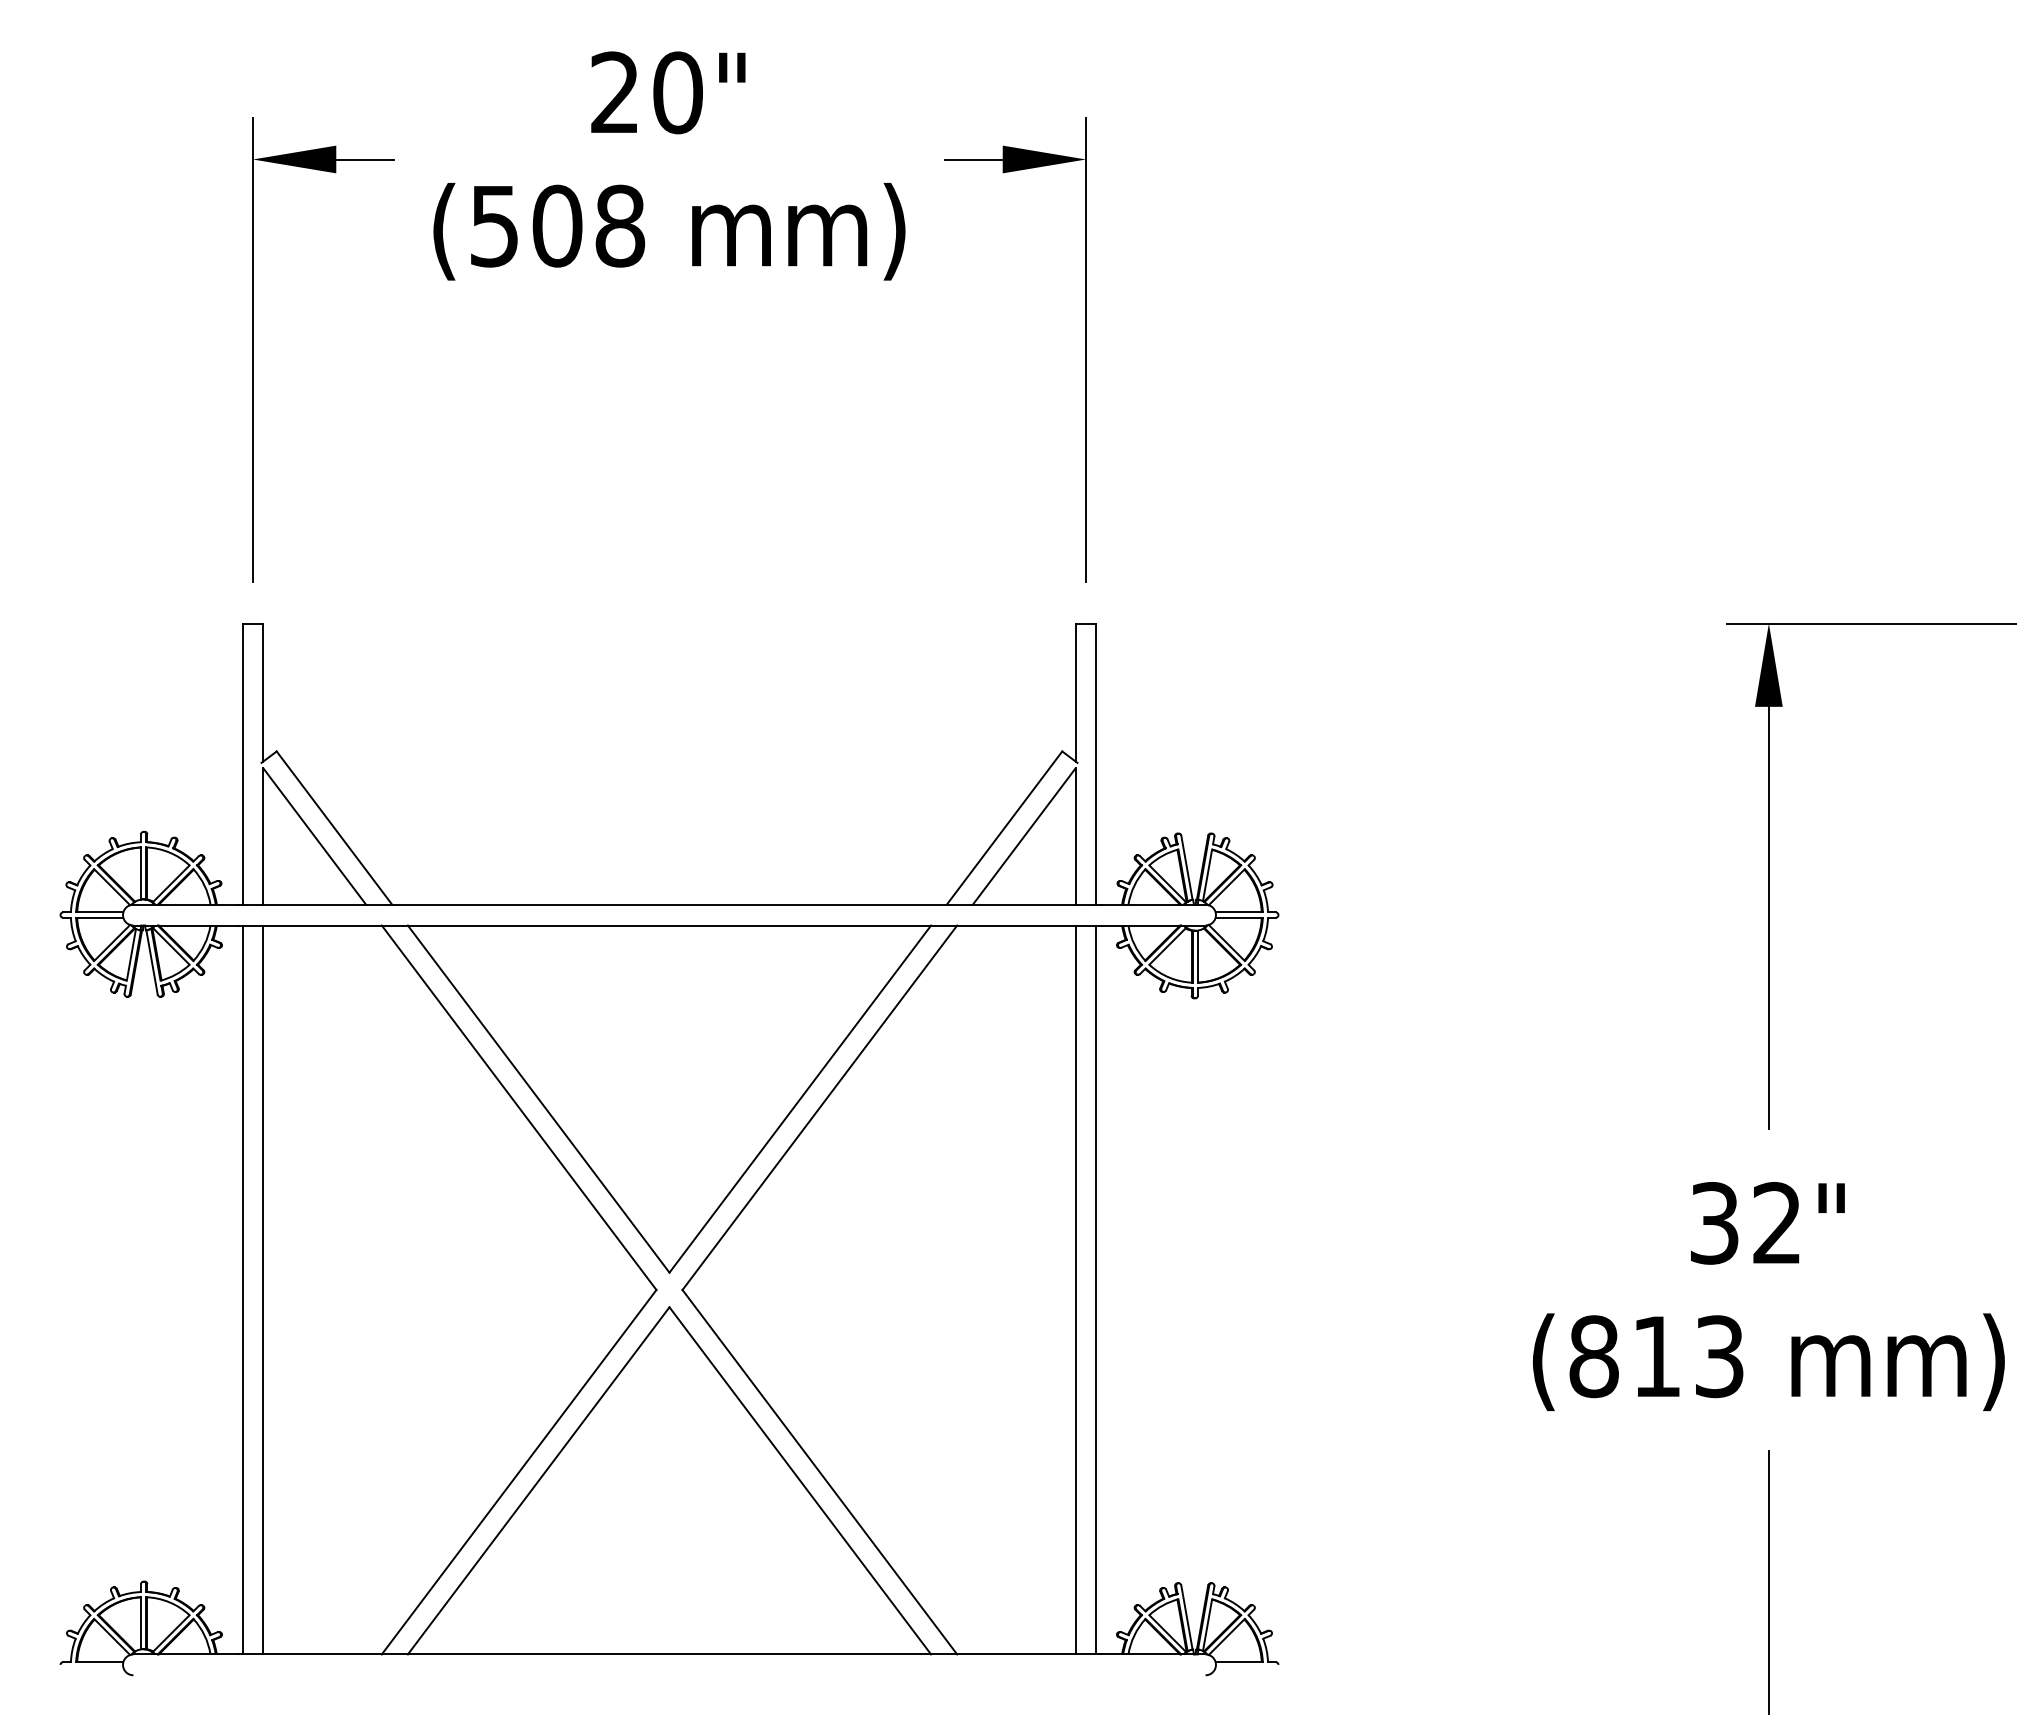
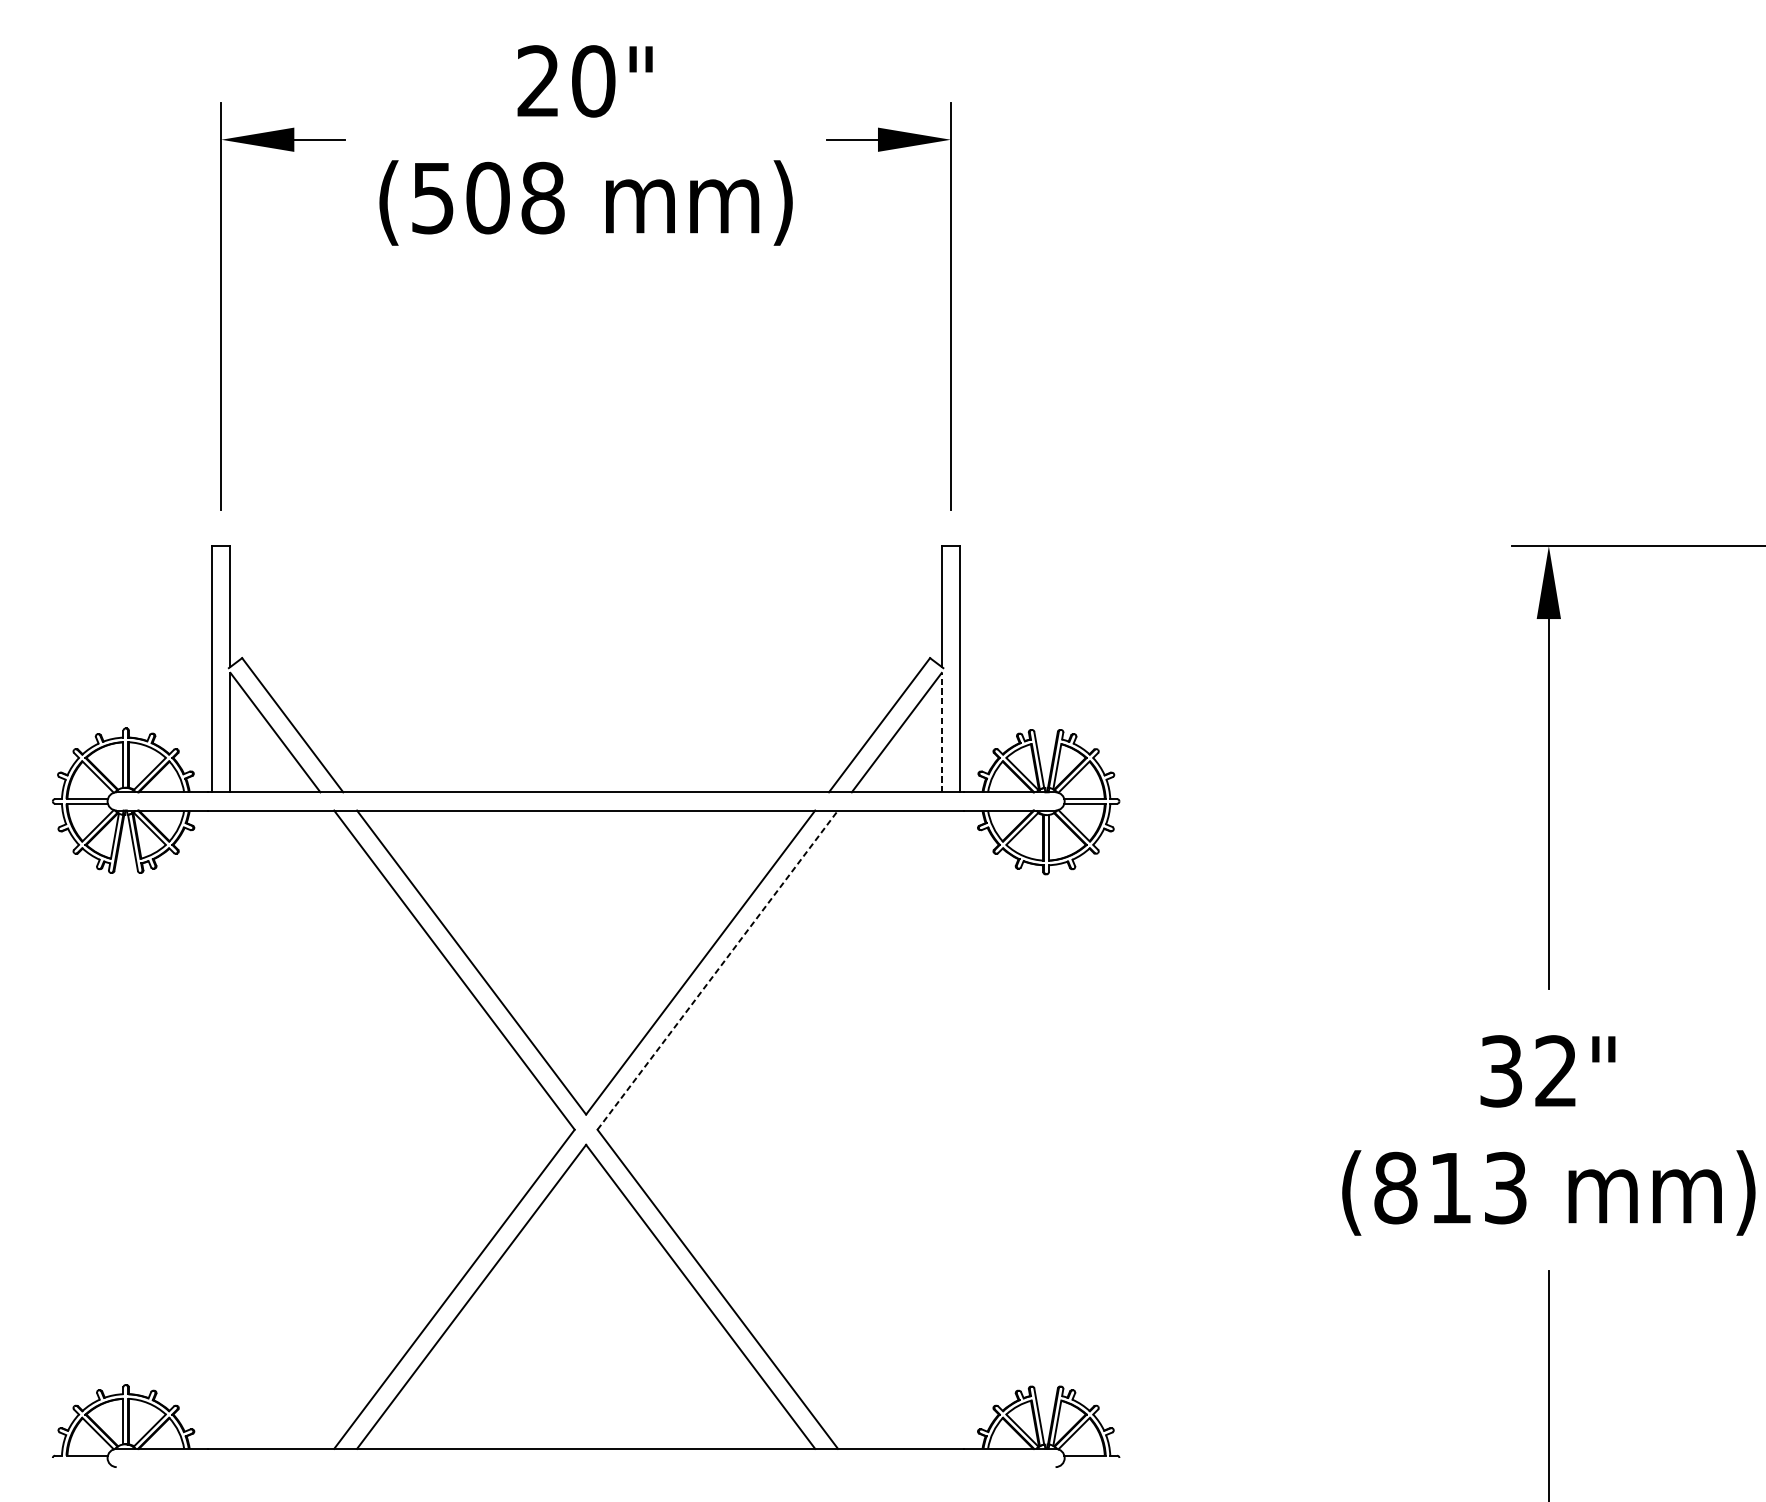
line: (1075, 836) -> (941, 732), solid -> dashed
line: (820, 1107) -> (718, 969), solid -> dashed
line: (242, 1289) -> (212, 1129), removed
line: (263, 1289) -> (230, 1129), removed
line: (1075, 1289) -> (941, 1129), removed
line: (1096, 1289) -> (960, 1129), removed

